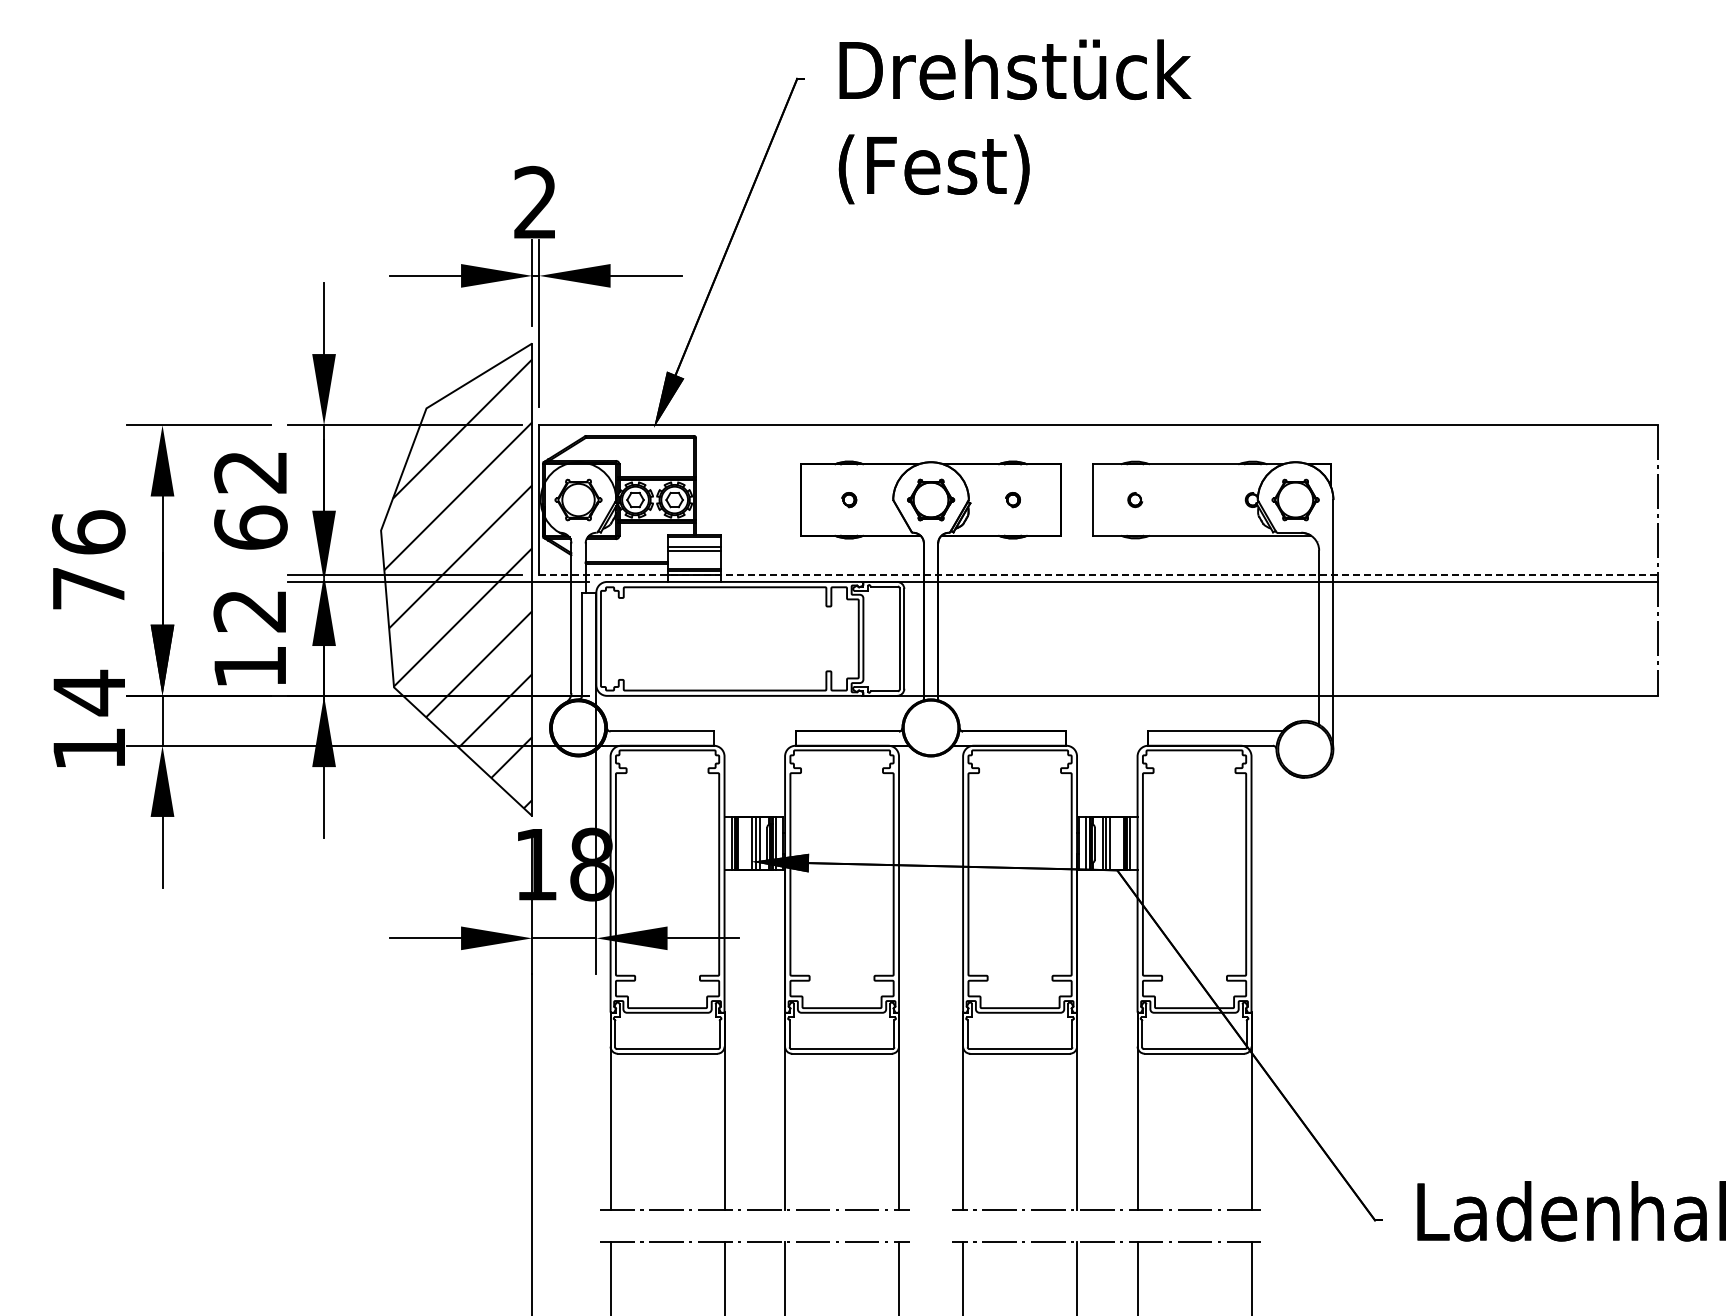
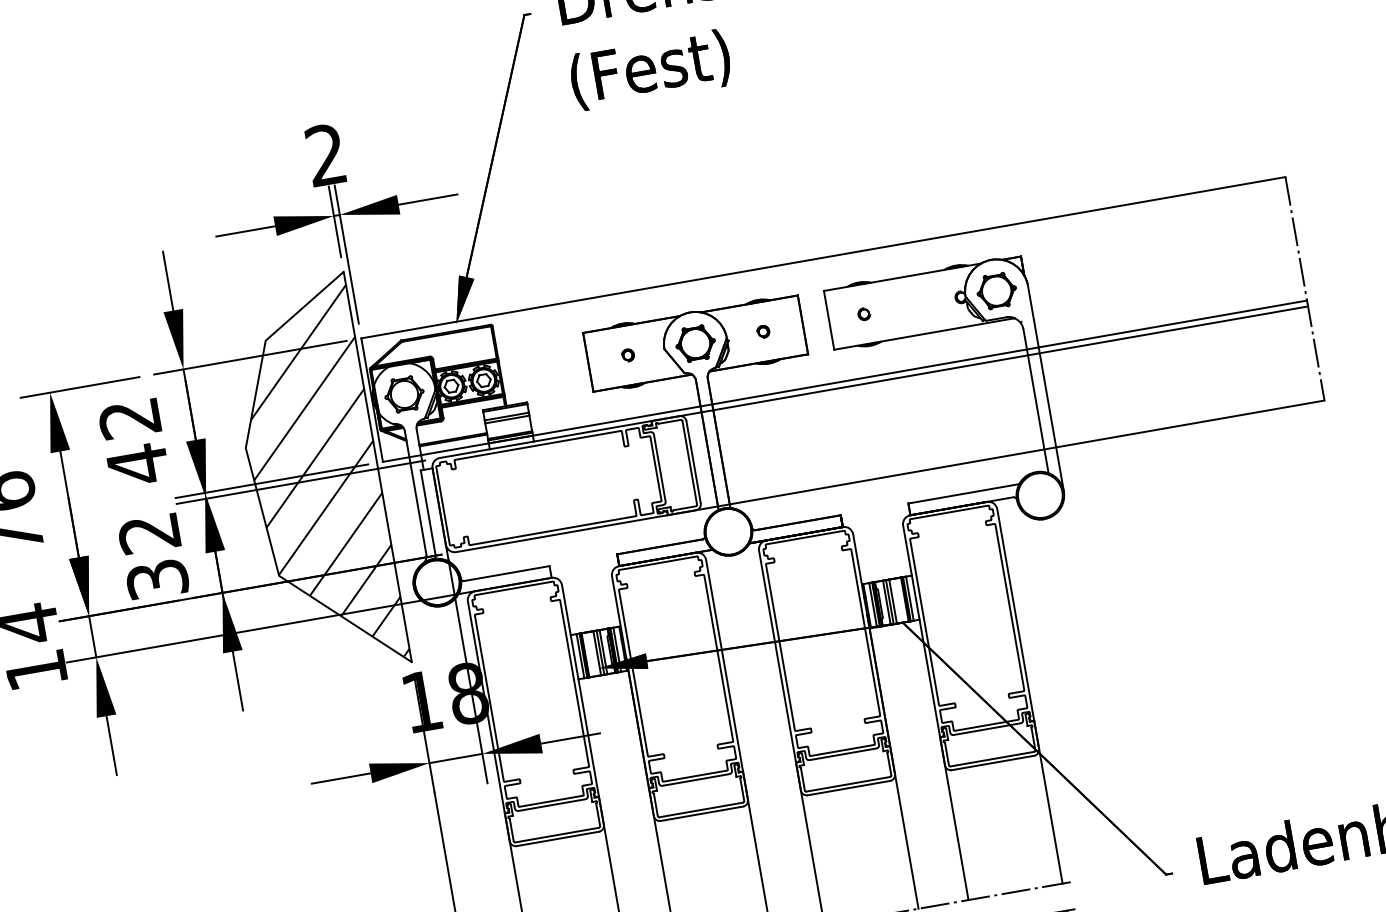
text: (250, 528) -> (137, 465), 62 -> 42
line: (1099, 574) -> (845, 380), dashed -> solid
text: (250, 667) -> (157, 580), 12 -> 32

